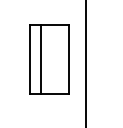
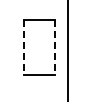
line: (29, 59) -> (23, 47), solid -> dashed
line: (40, 59) -> (32, 47), removed
line: (68, 59) -> (54, 47), solid -> dashed

